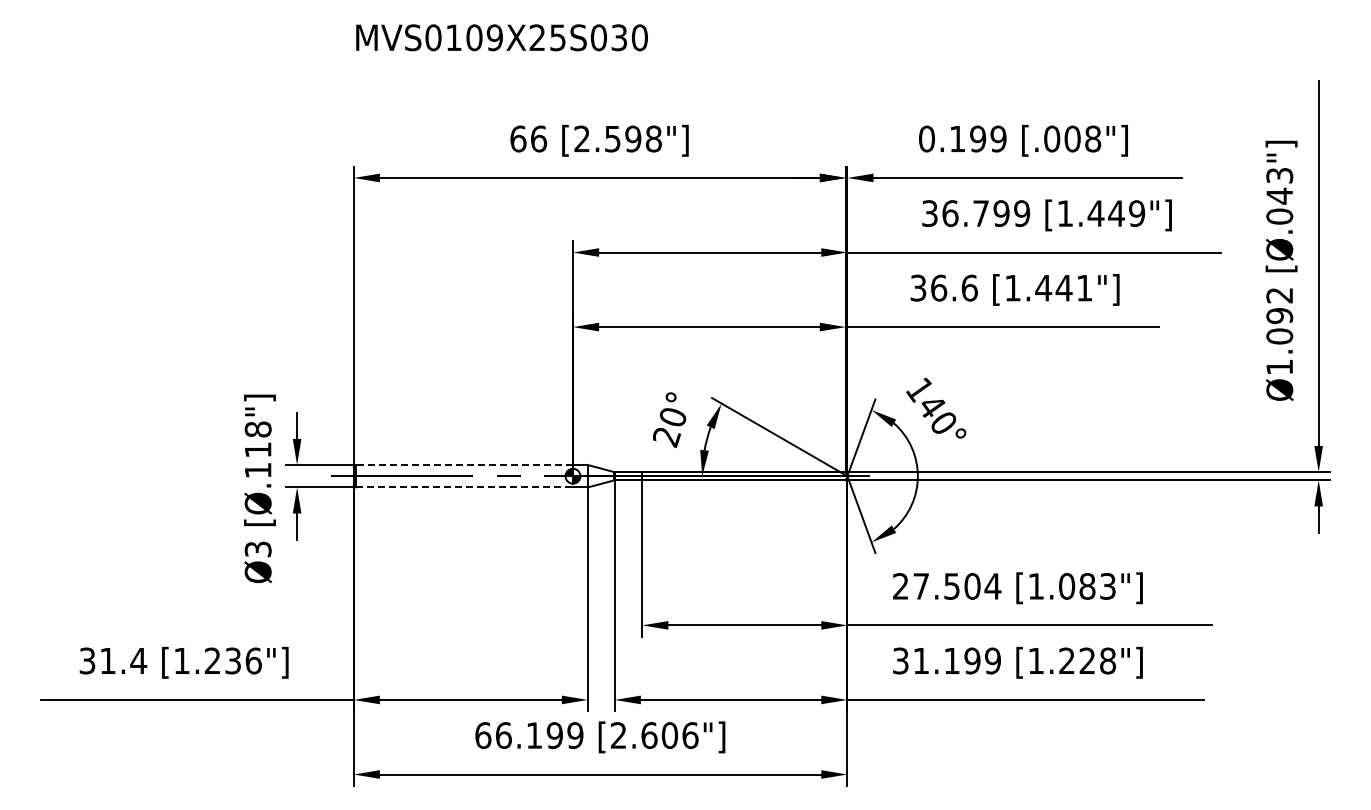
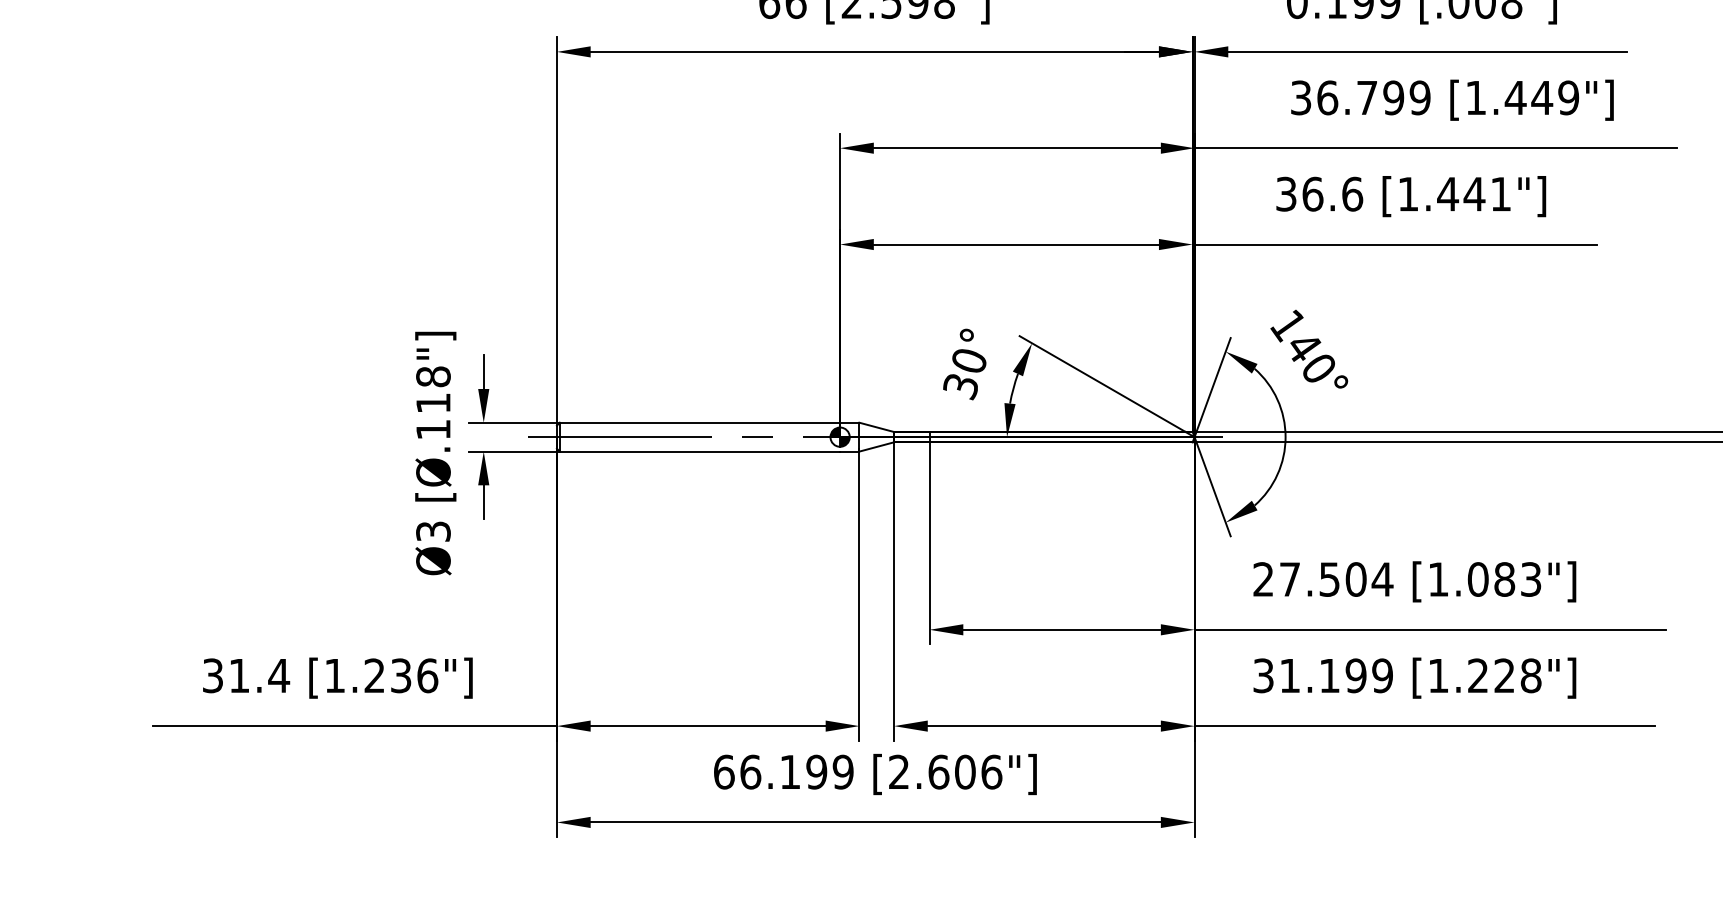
text: (666, 437) -> (960, 387), 20° -> 30°
line: (464, 465) -> (699, 423), dashed -> solid
line: (465, 487) -> (701, 451), dashed -> solid

